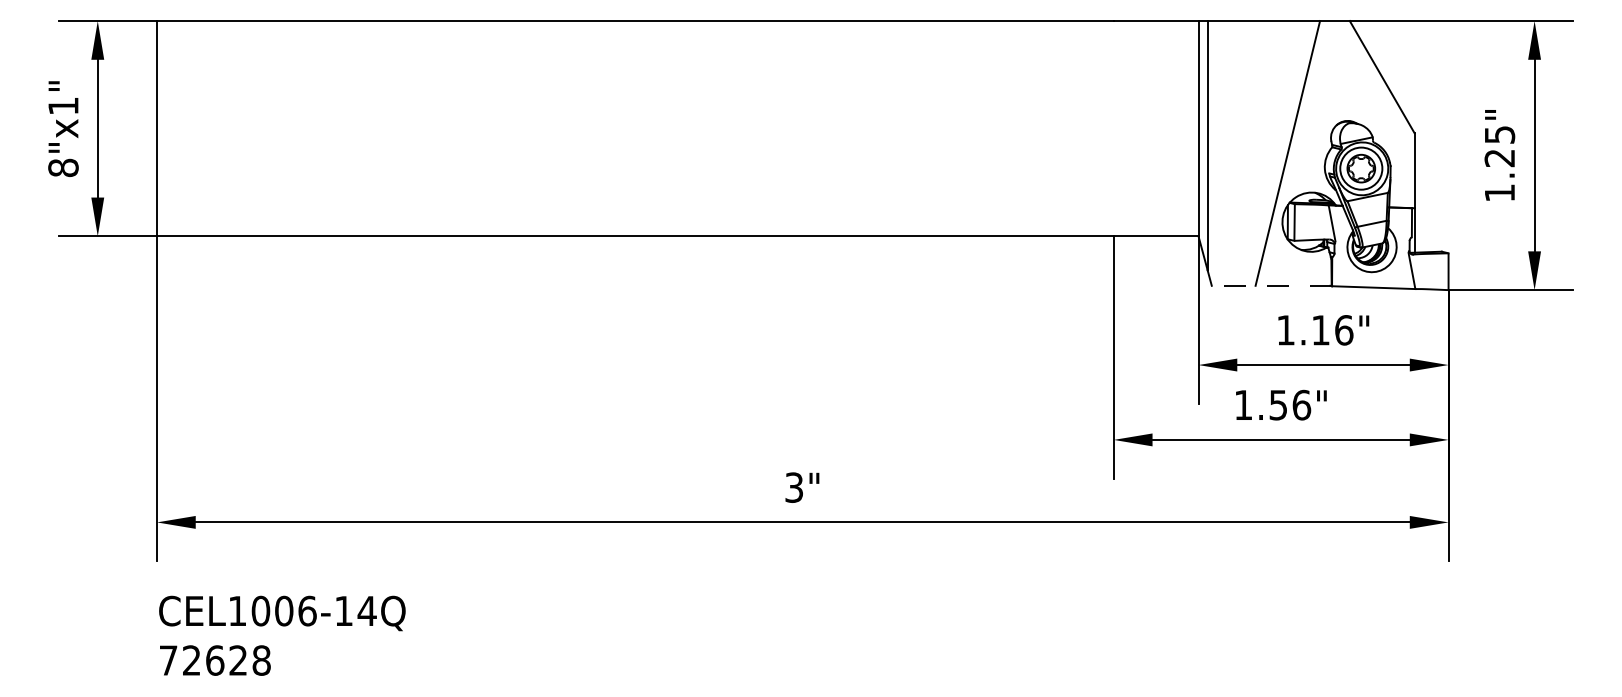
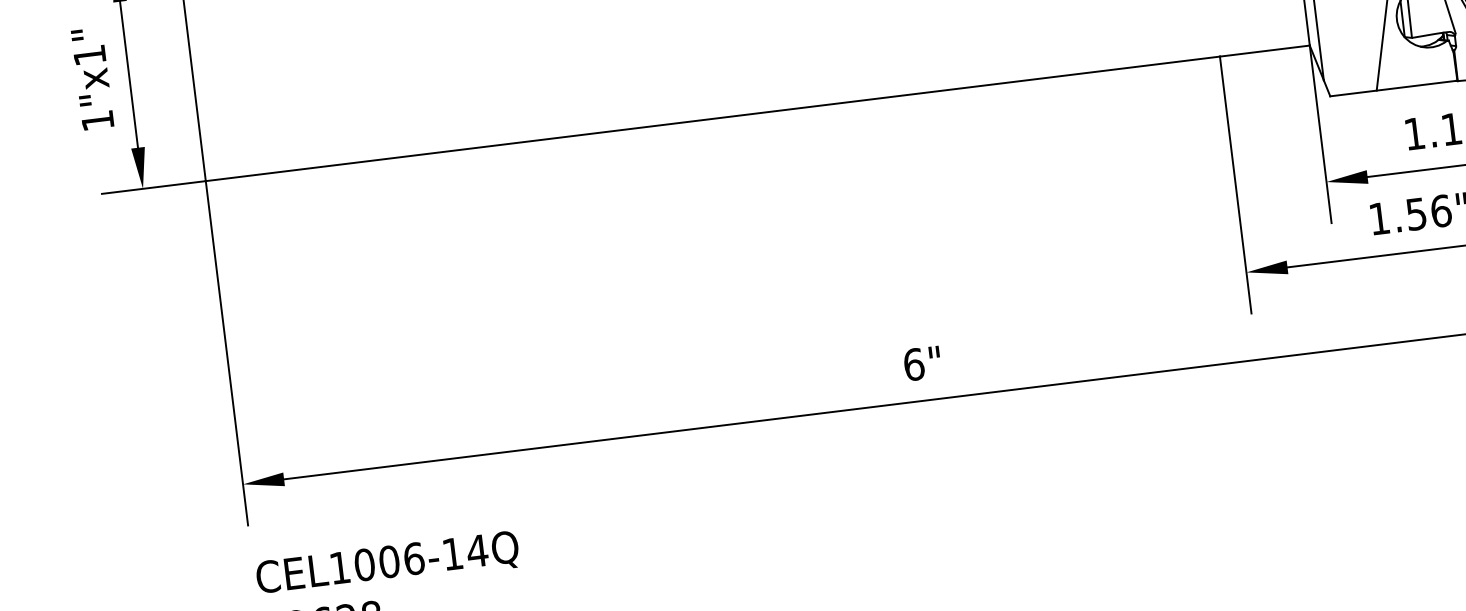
text: (63, 167) -> (97, 120), 8"x1" -> 1"x1"
line: (1271, 285) -> (1393, 88), dashed -> solid
text: (794, 487) -> (914, 364), 3" -> 6"

